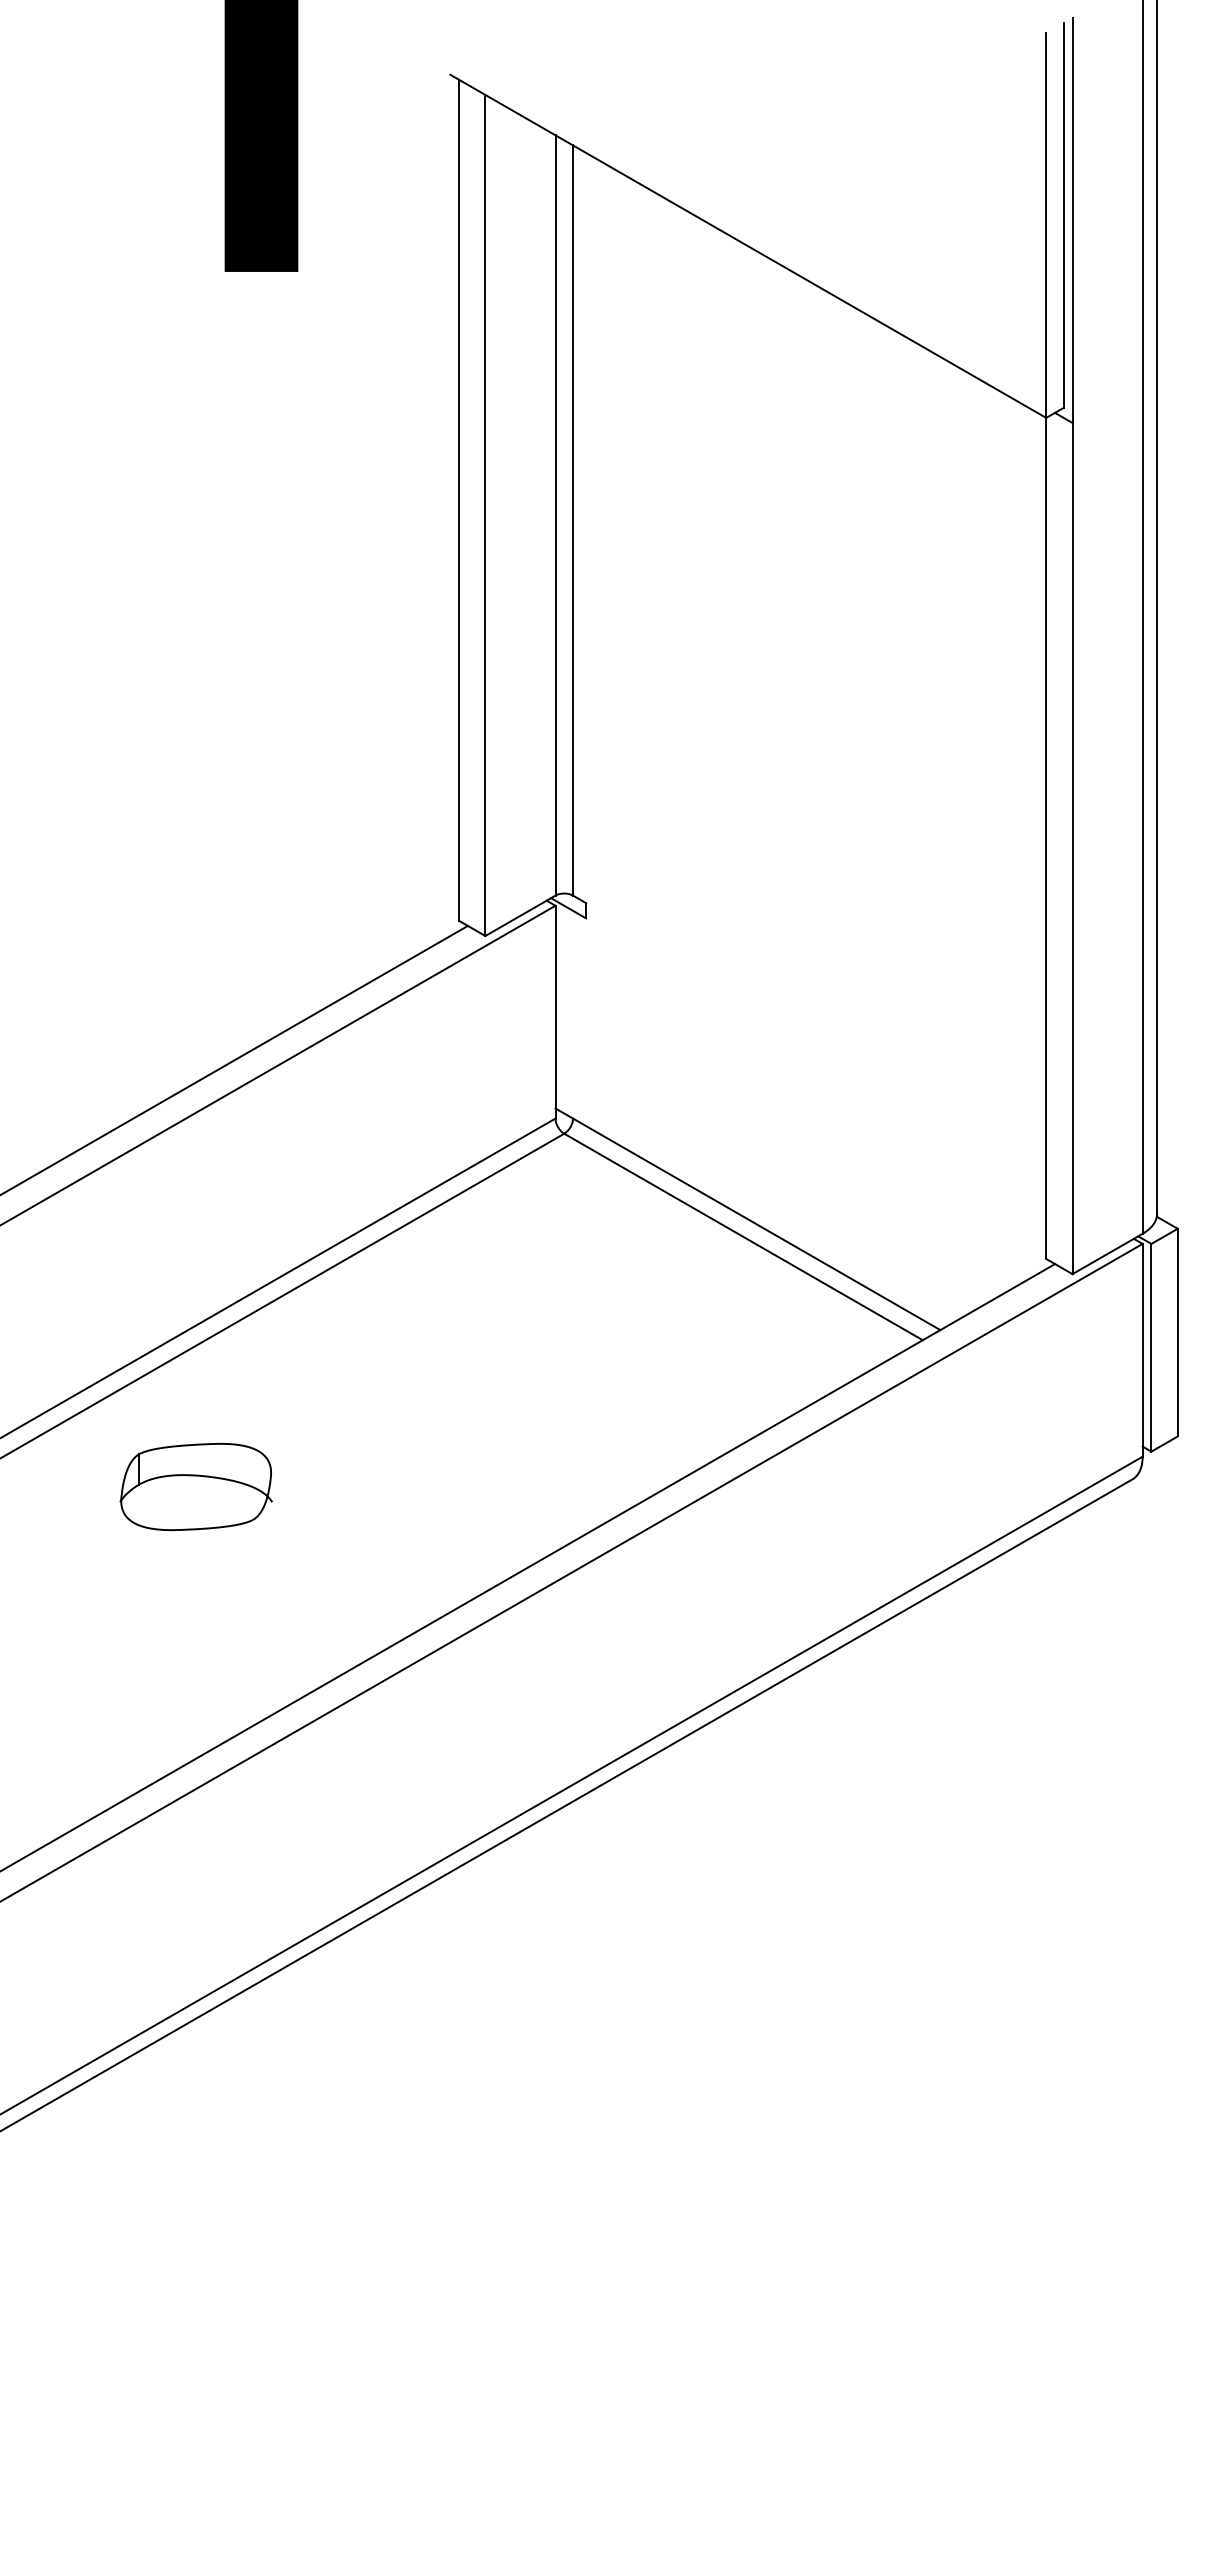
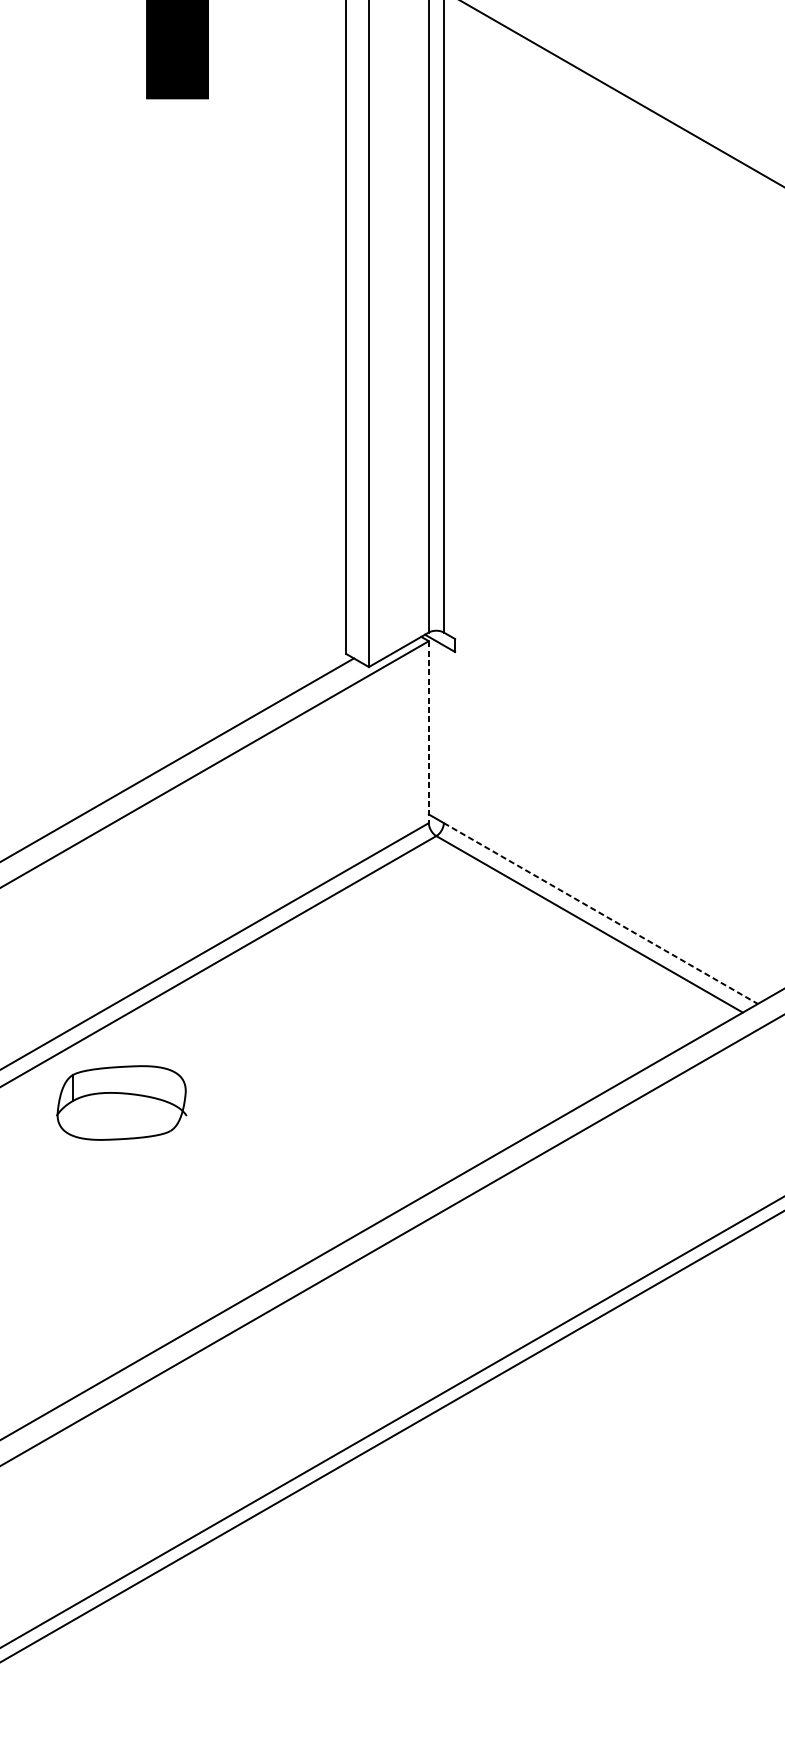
line: (555, 1012) -> (428, 732), solid -> dashed
line: (756, 1224) -> (600, 913), solid -> dashed
part: (195, 1487) -> (121, 1103), moved

